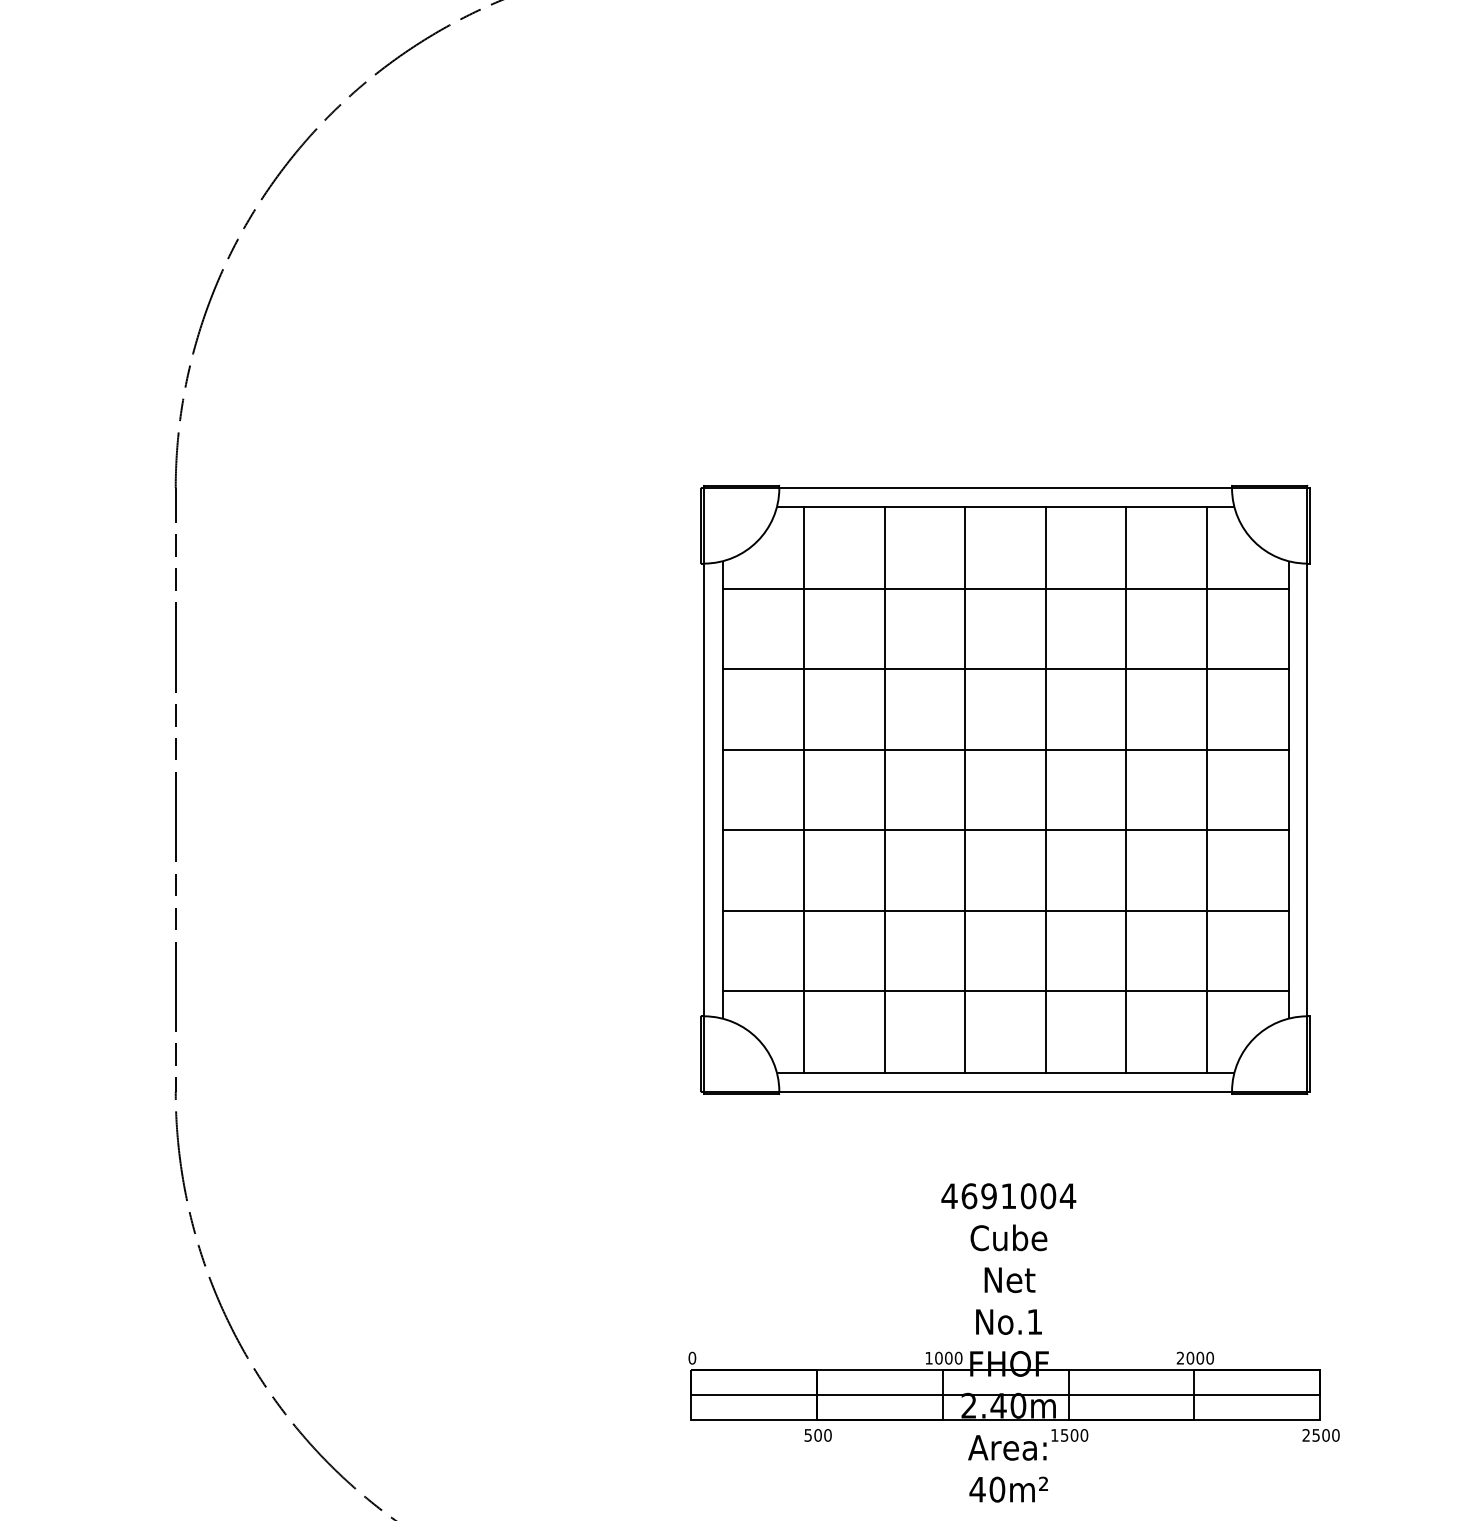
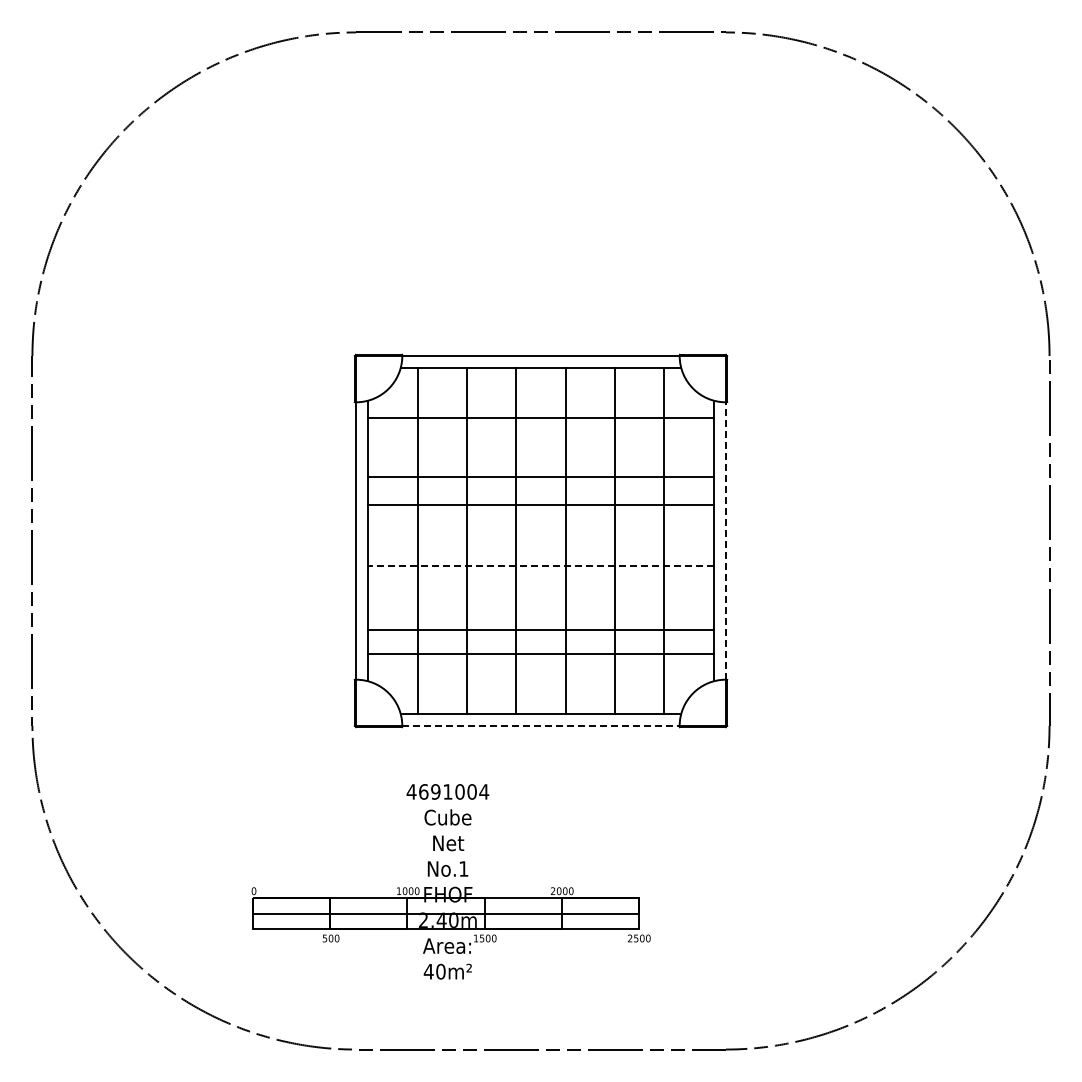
line: (1004, 670) -> (540, 505), moved
line: (1004, 749) -> (540, 477), moved
line: (1306, 789) -> (725, 540), solid -> dashed
line: (1004, 829) -> (540, 565), solid -> dashed
line: (1004, 909) -> (540, 653), moved
line: (1004, 991) -> (540, 630), moved
line: (1006, 1091) -> (541, 725), solid -> dashed
part: (1013, 1342) -> (450, 881), moved

